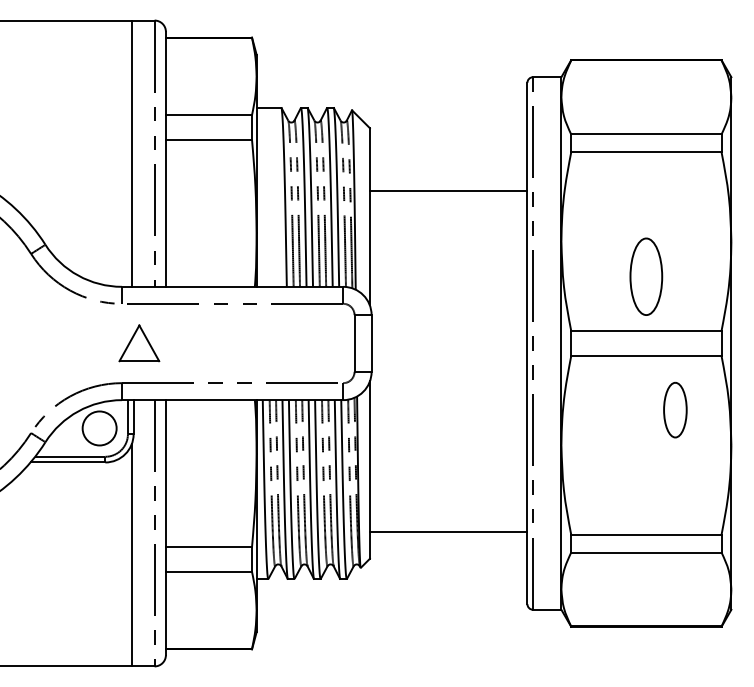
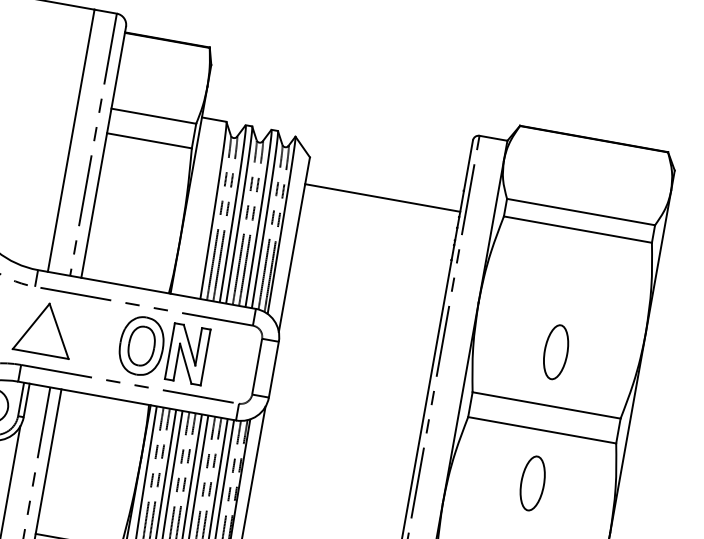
line: (448, 191) -> (382, 198), moved
part: (646, 276) -> (556, 351), size x0.71
part: (139, 342) -> (45, 327), size x1.43
part: (258, 343) -> (162, 349), added
part: (675, 409) -> (532, 482), moved

